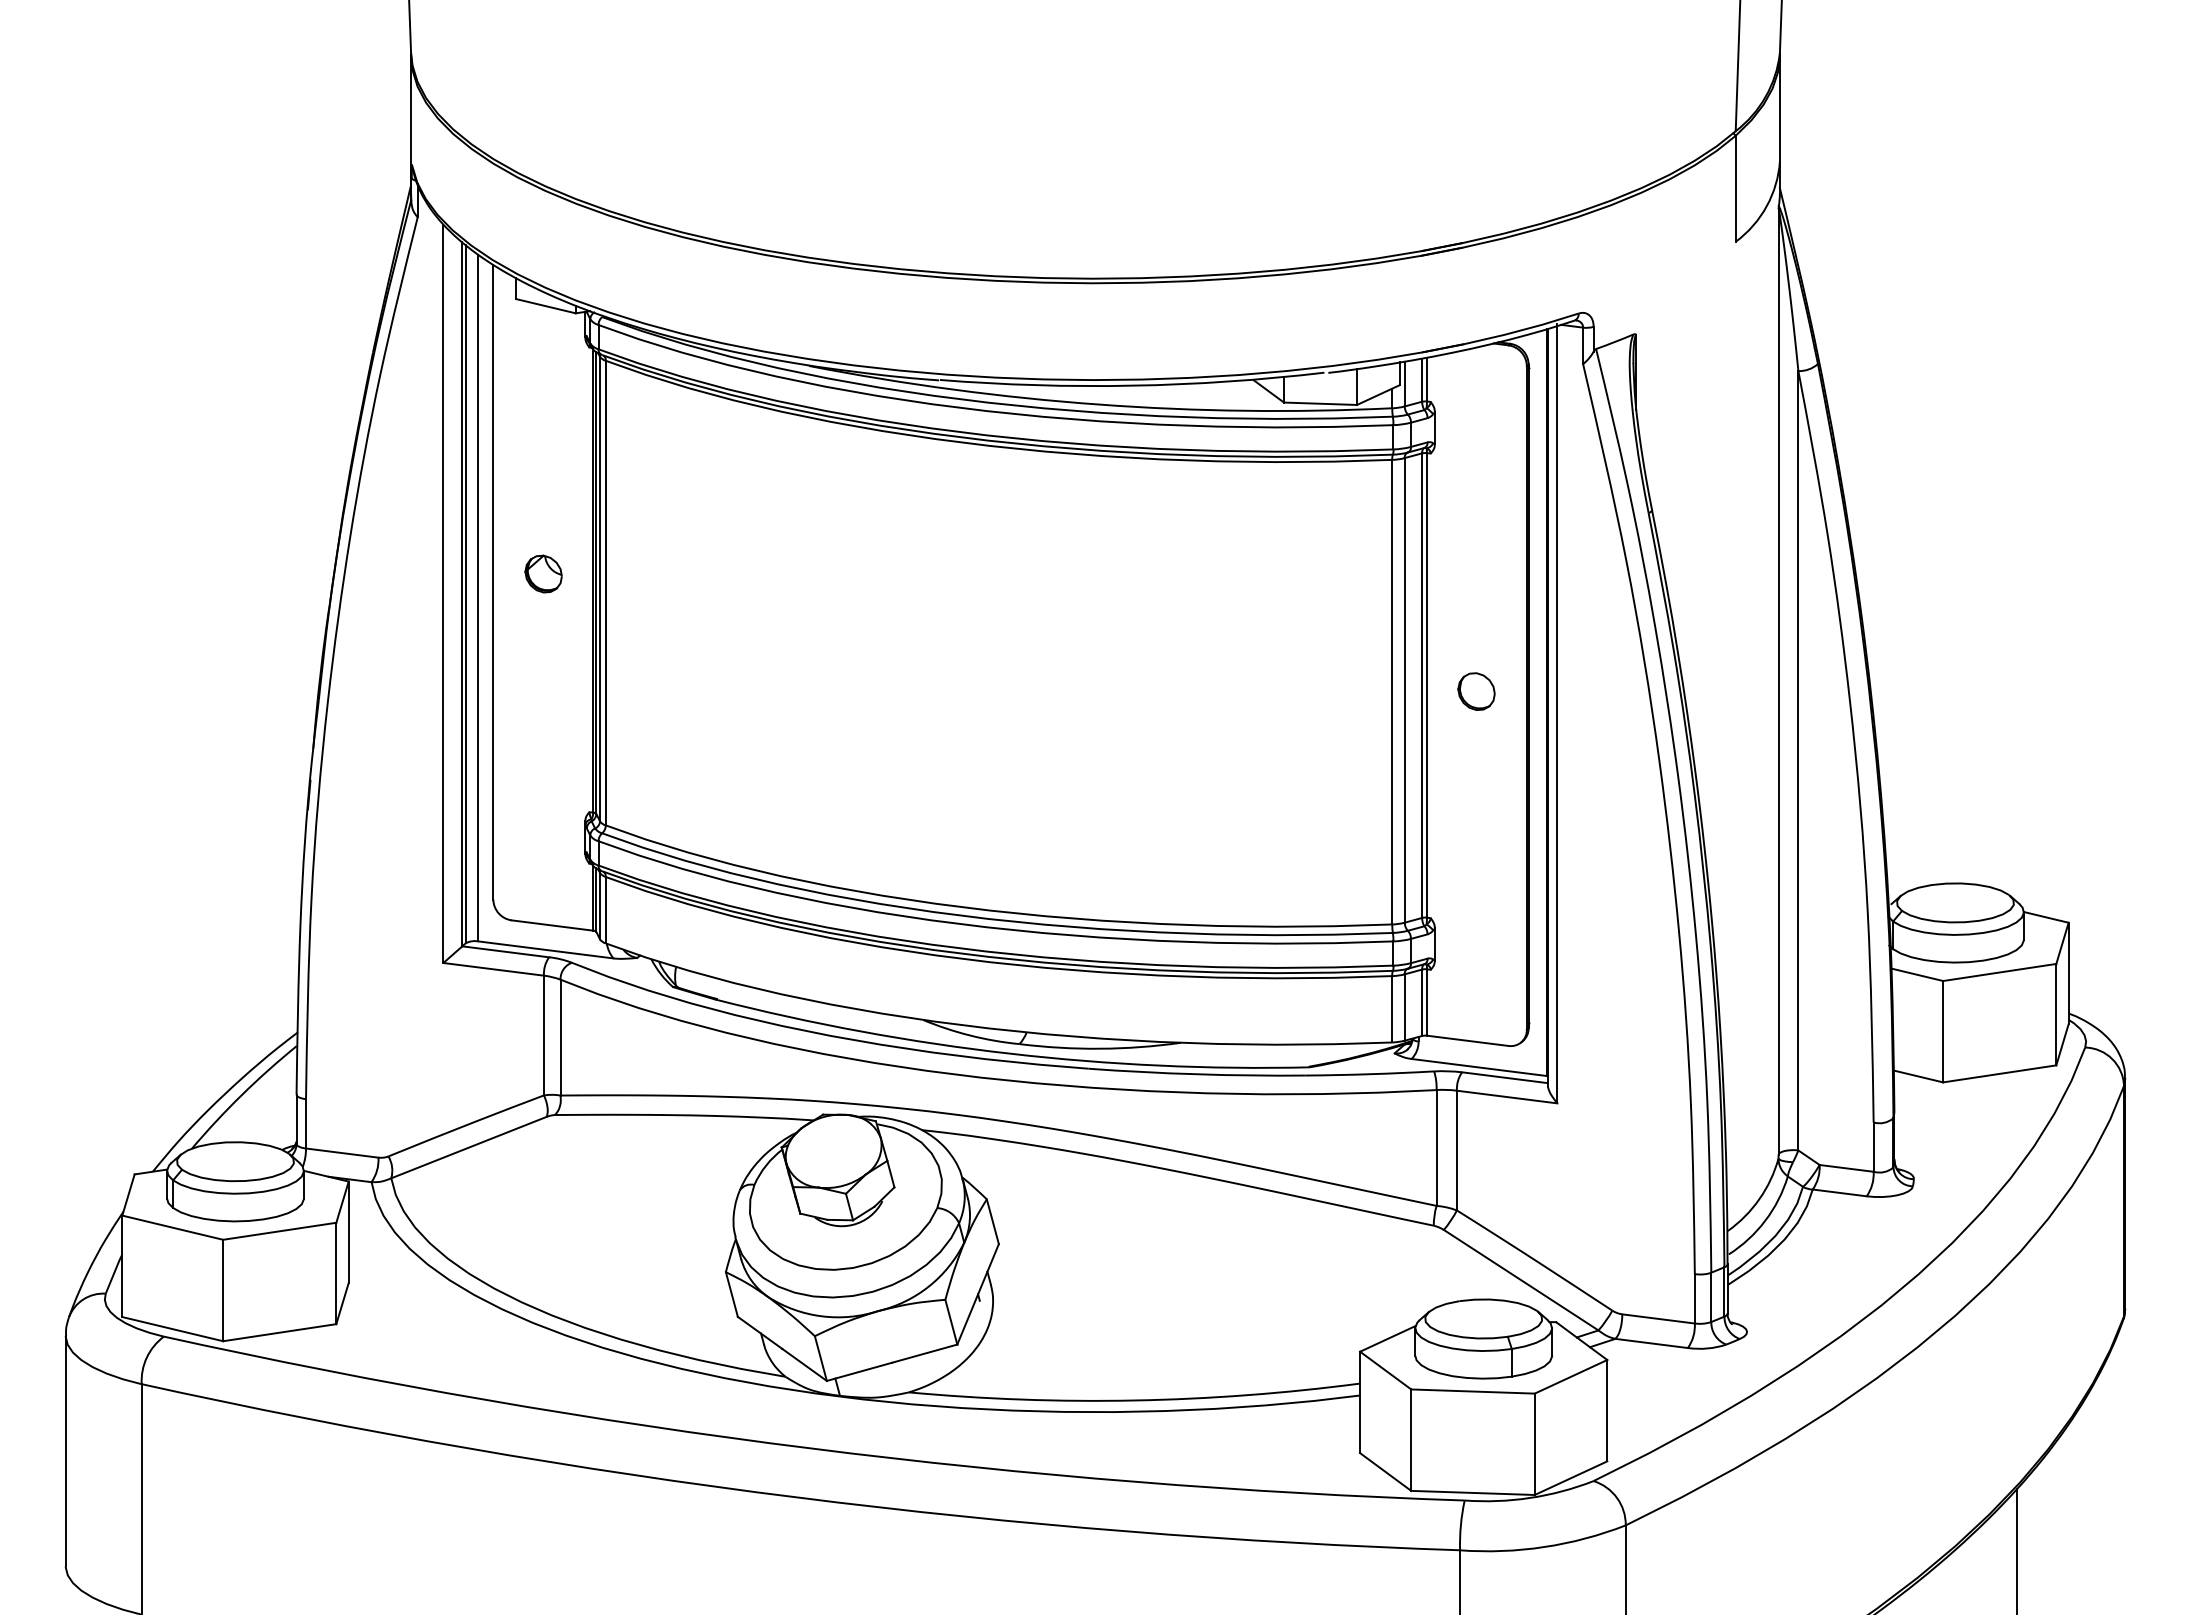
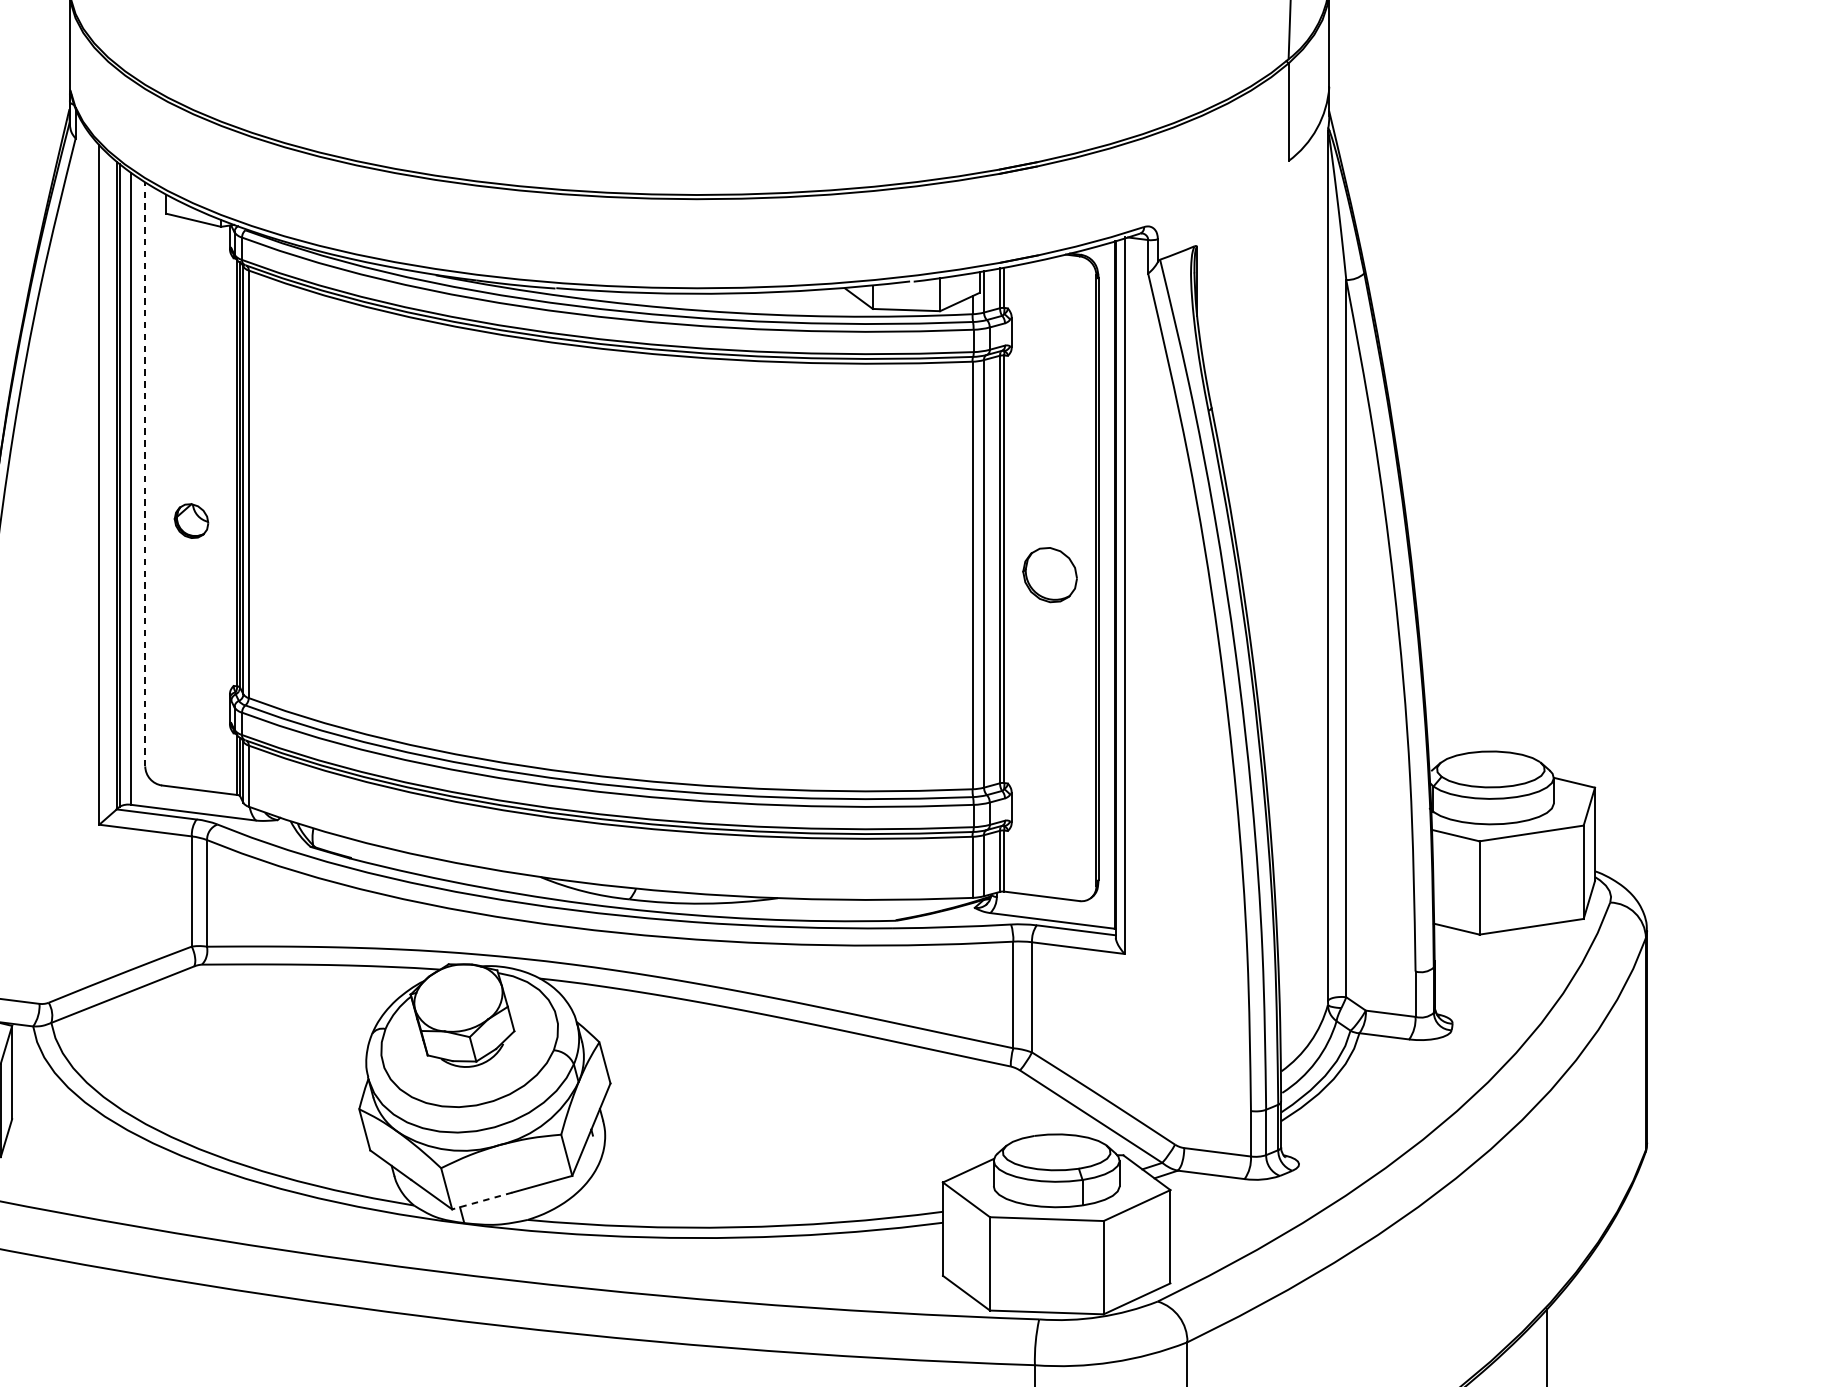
part: (543, 573) -> (191, 520), moved
line: (493, 581) -> (145, 473), solid -> dashed
part: (1476, 691) -> (1050, 574), size x1.6
line: (859, 1371) -> (482, 1200), solid -> dashed

